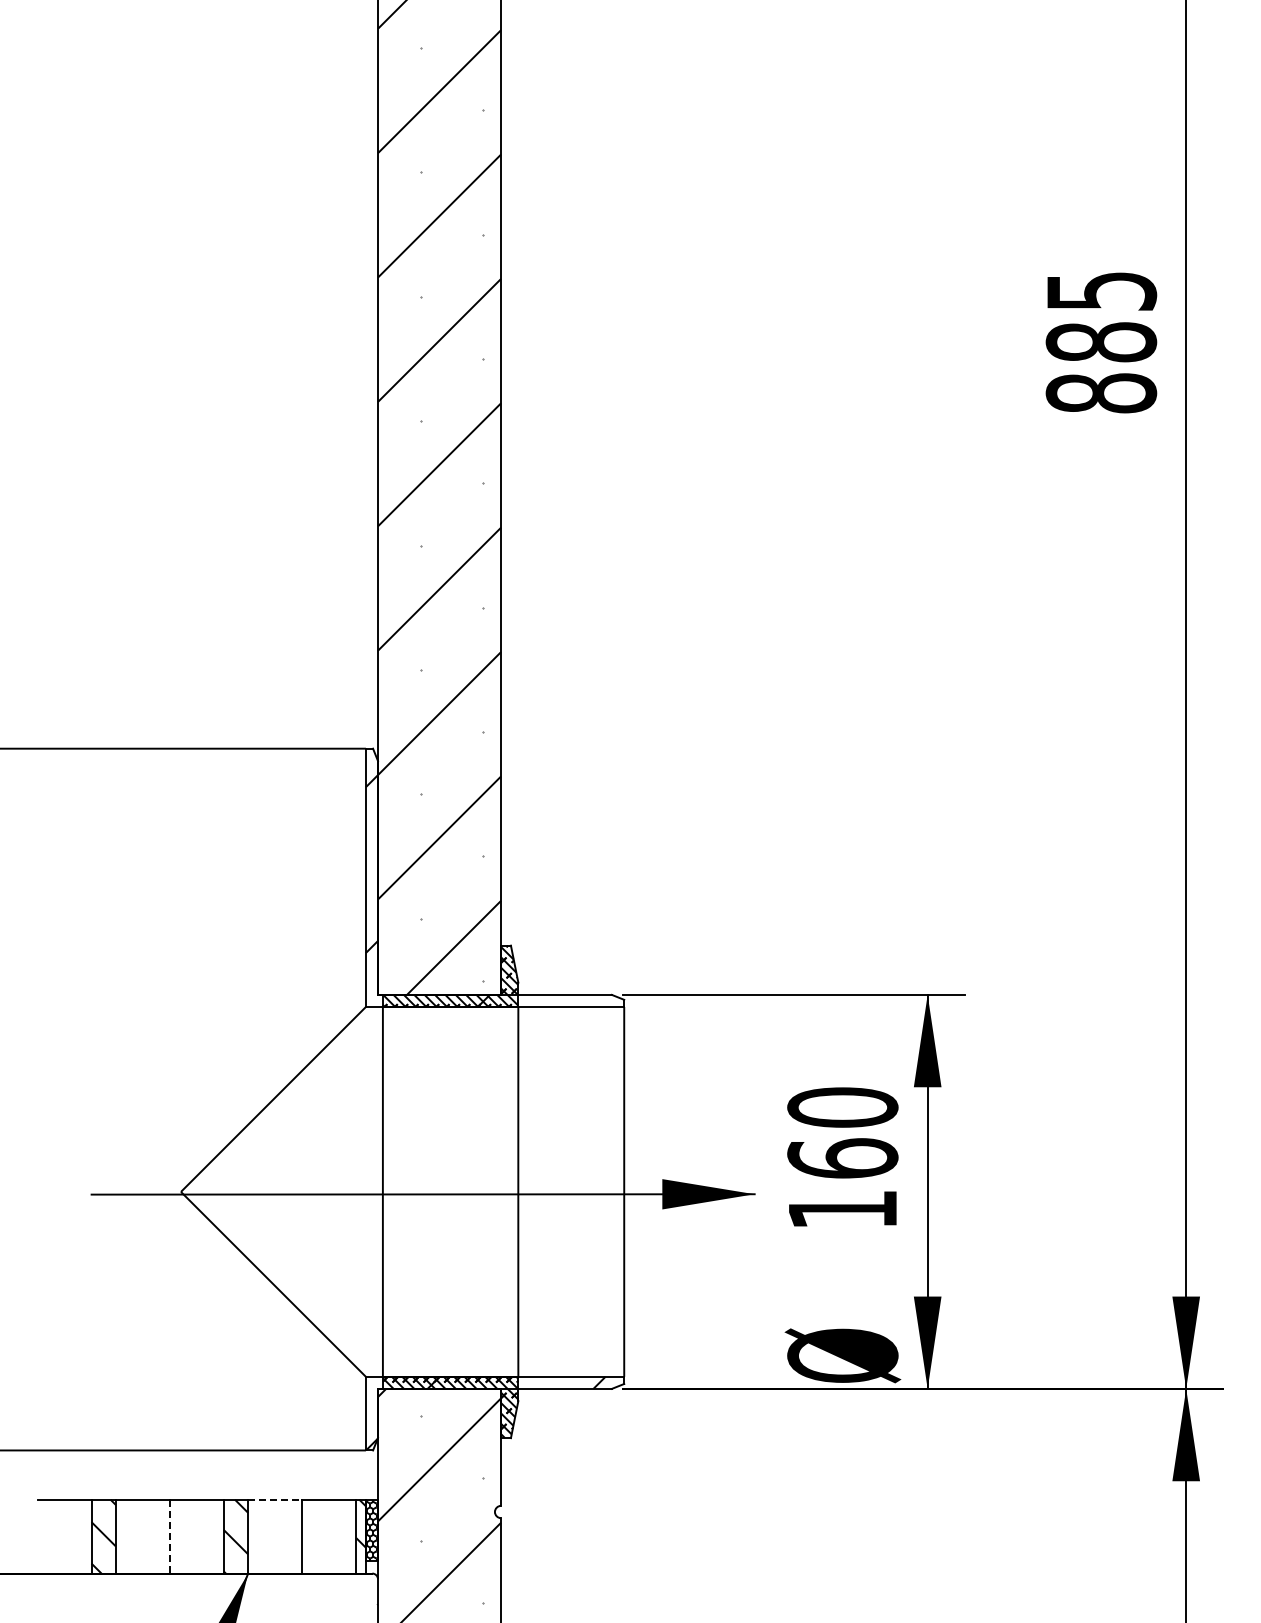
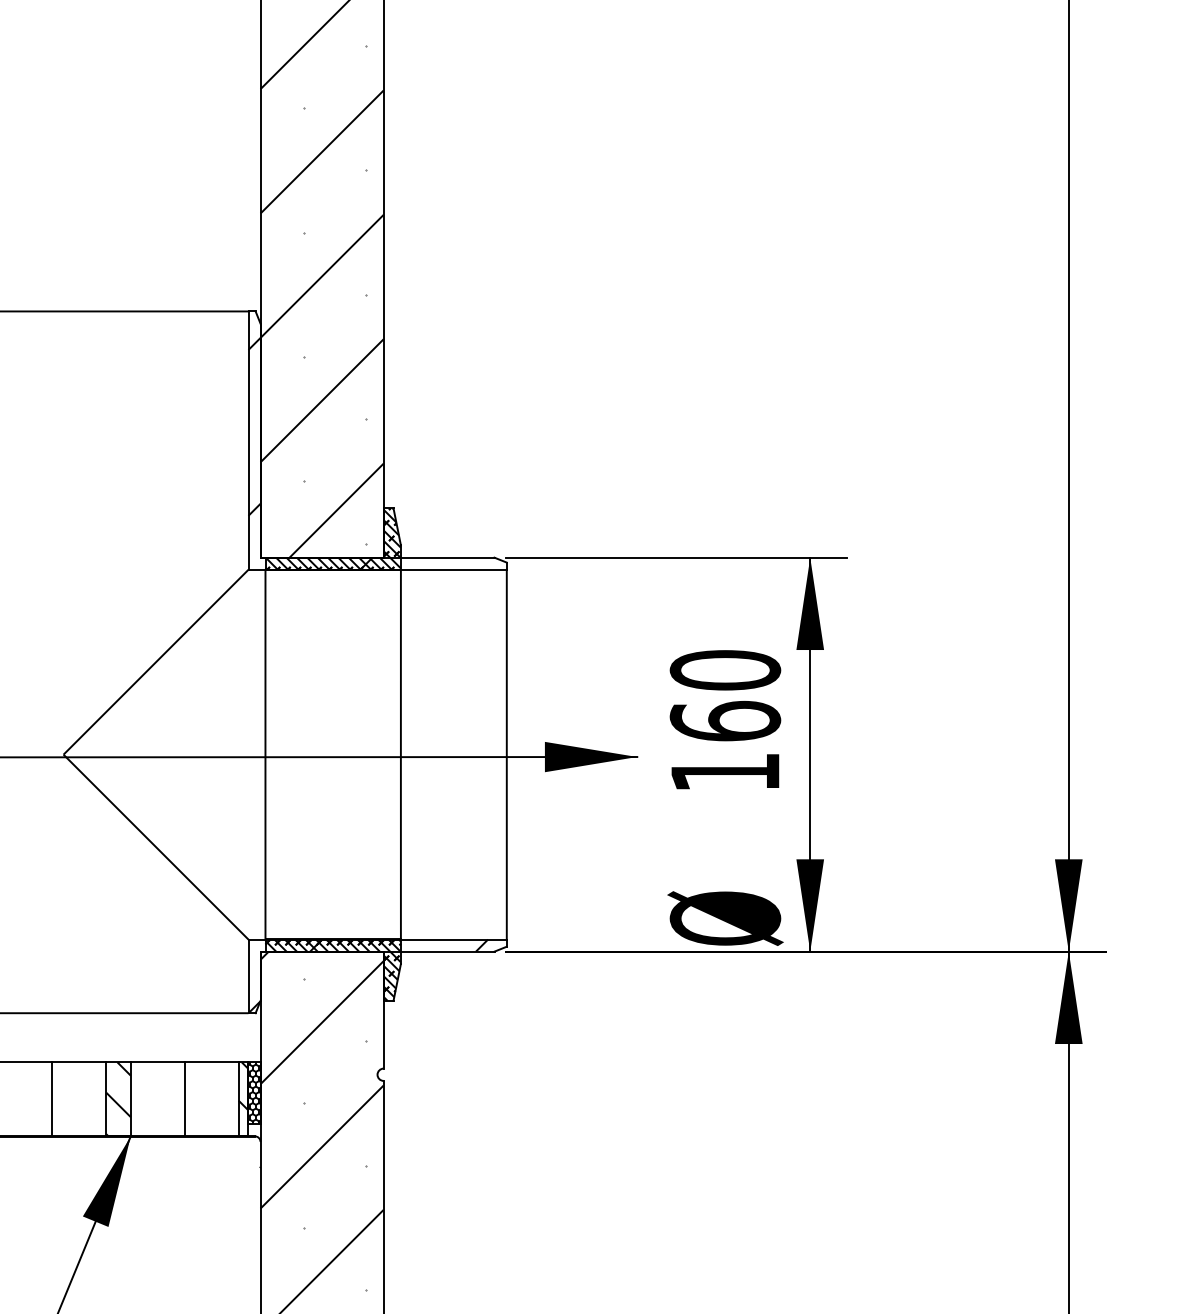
line: (275, 1499) -> (158, 1062), dashed -> solid
line: (169, 1536) -> (52, 1099), dashed -> solid

